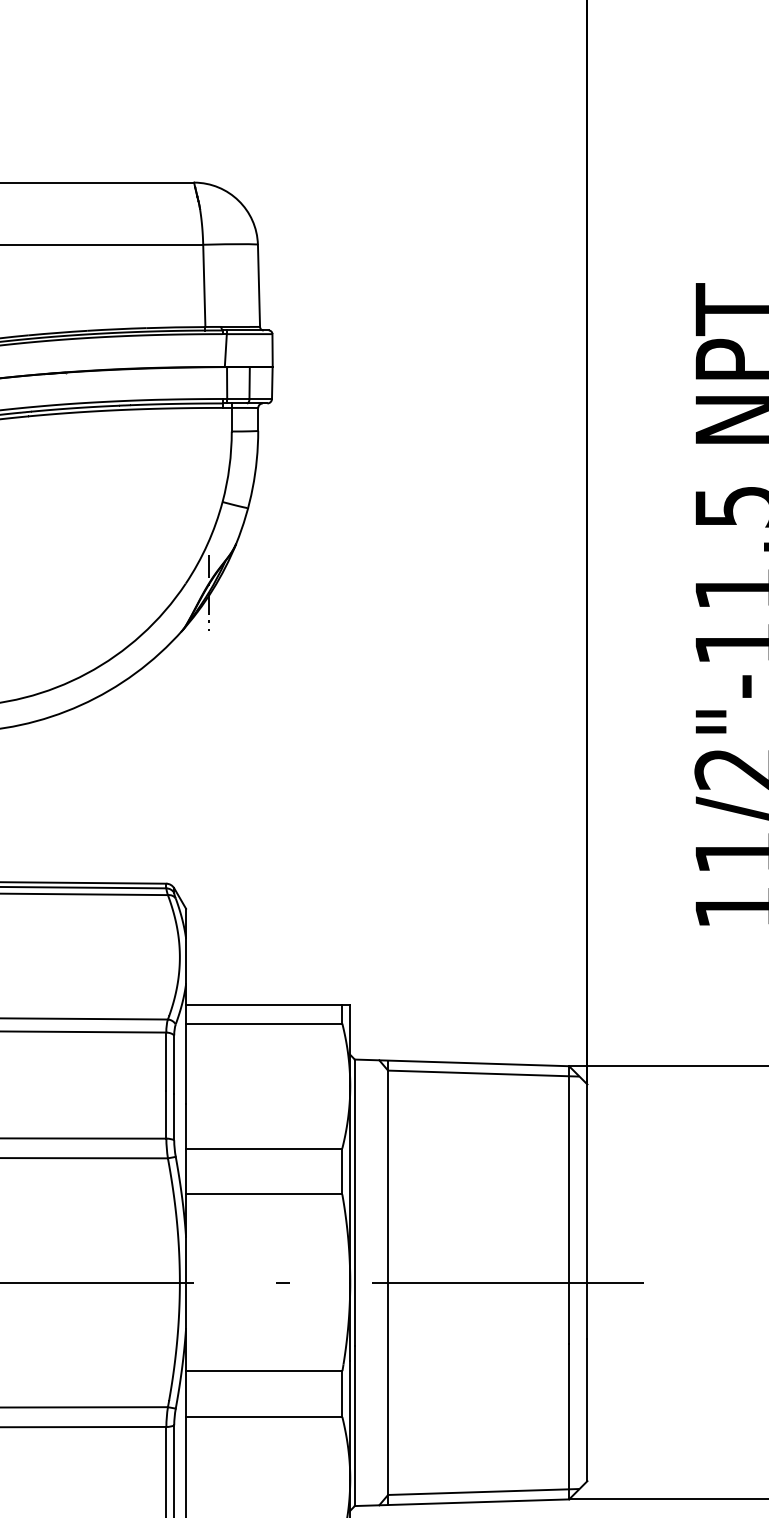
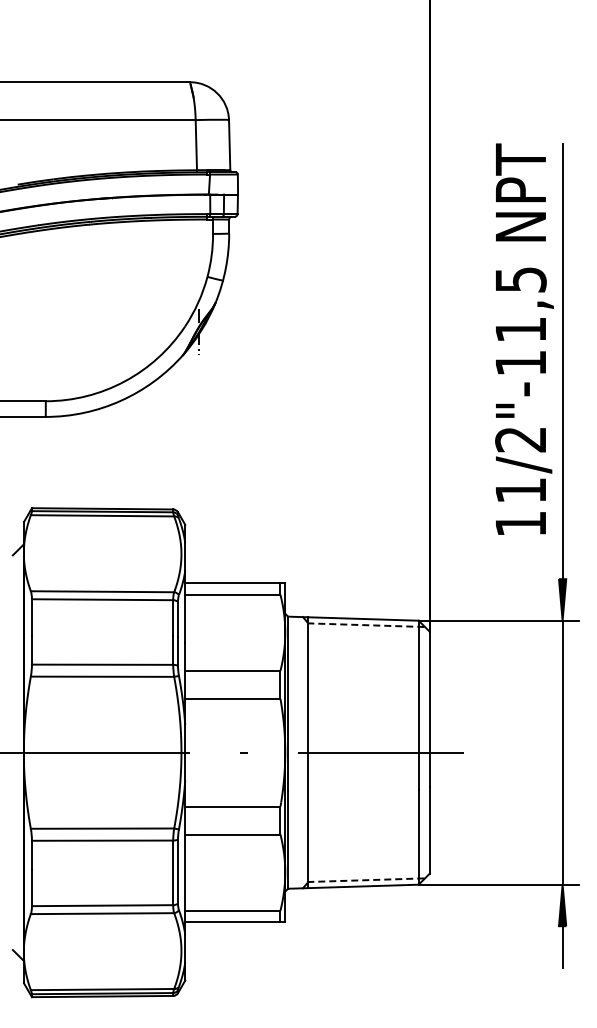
line: (483, 1074) -> (366, 625), solid -> dashed
line: (483, 1492) -> (366, 880), solid -> dashed

